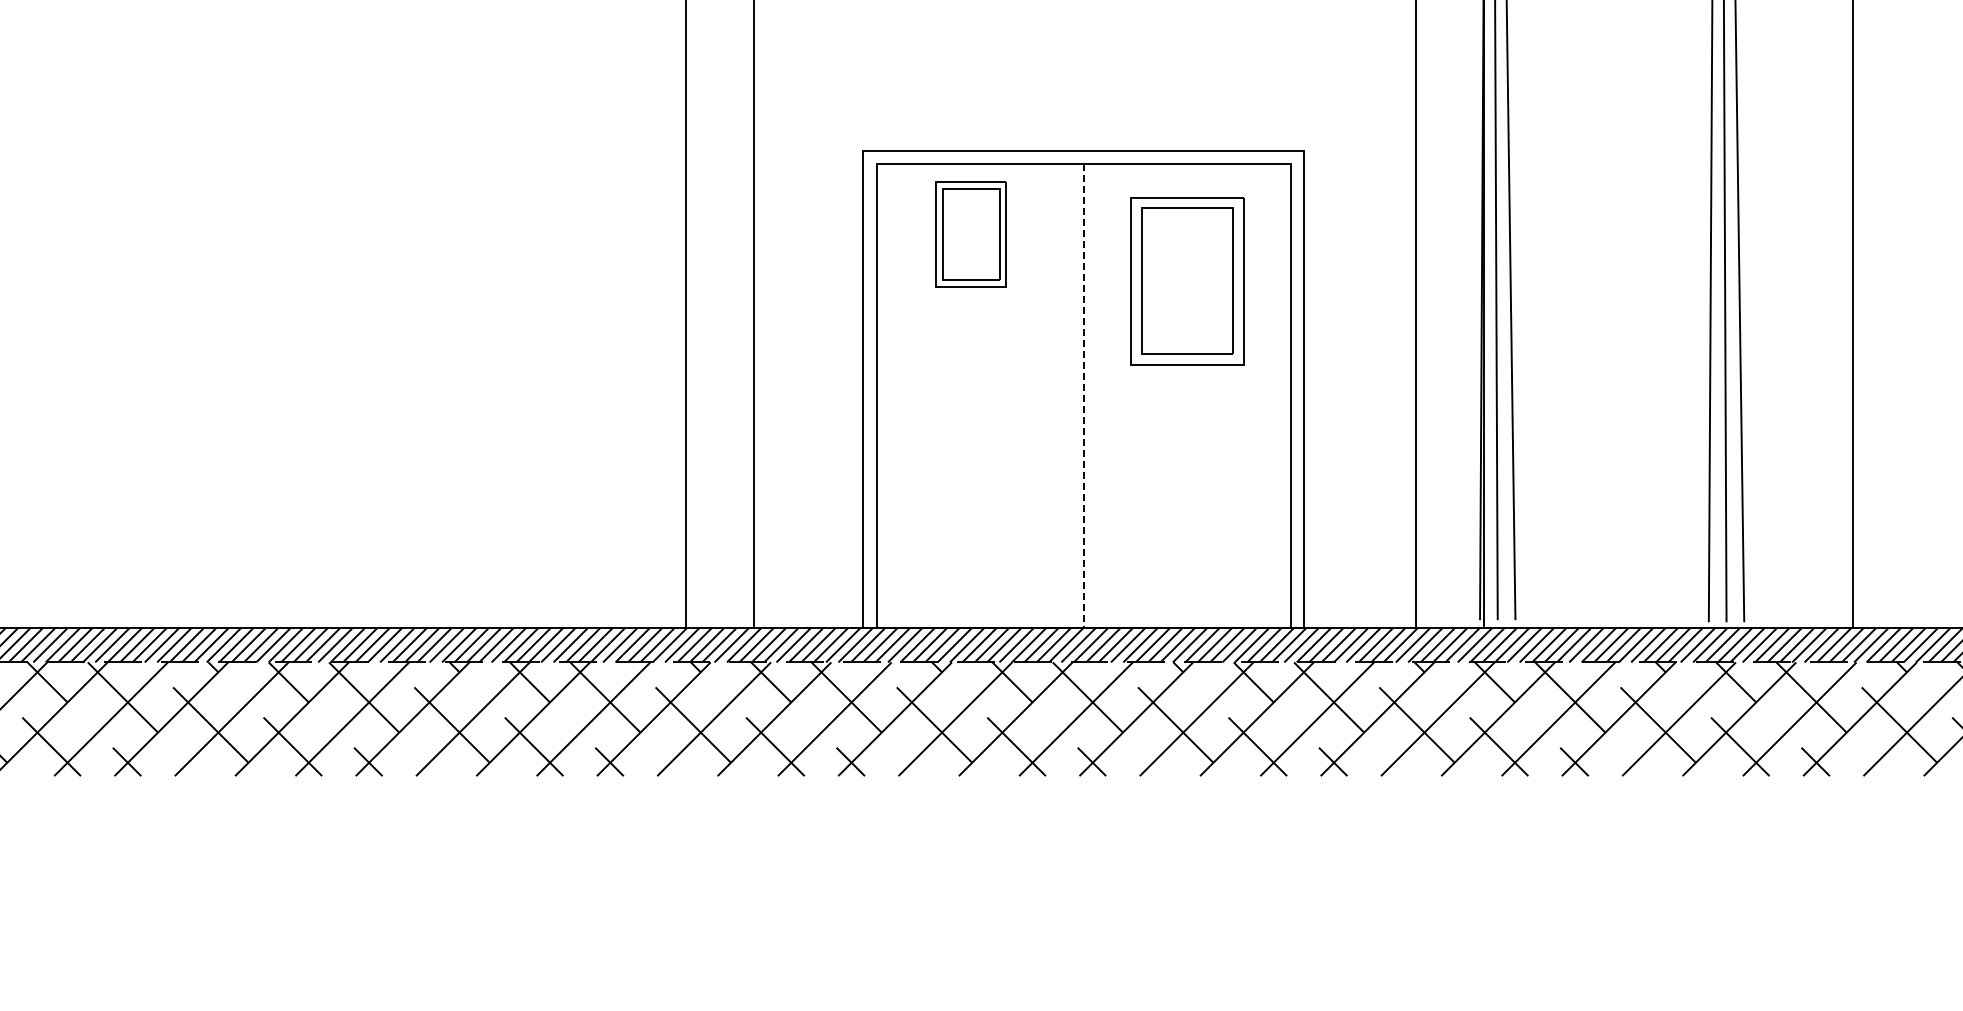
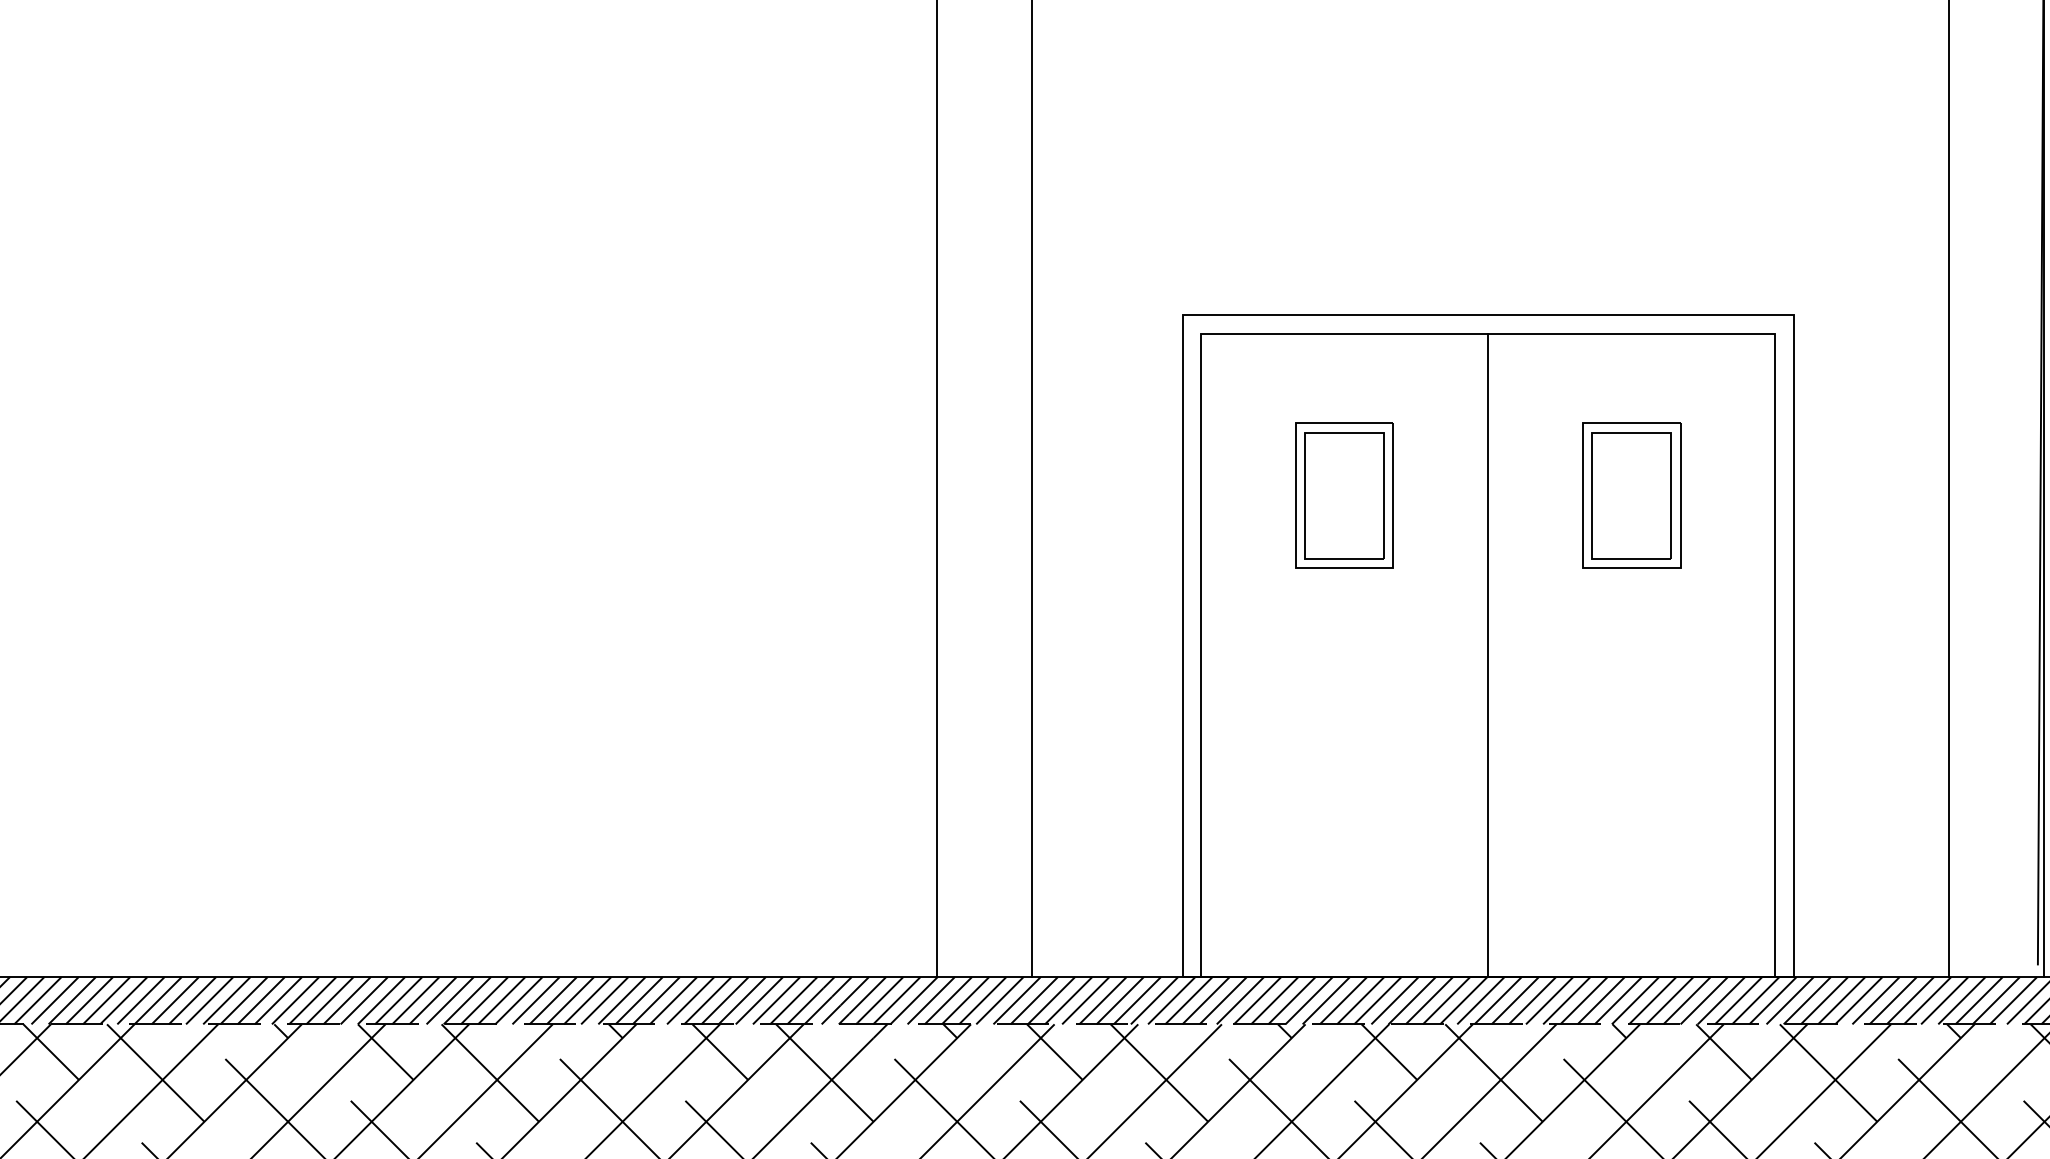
part: (970, 234) -> (1343, 496), moved
part: (1186, 281) -> (1630, 496), size x0.62
line: (1083, 396) -> (1487, 655), dashed -> solid

